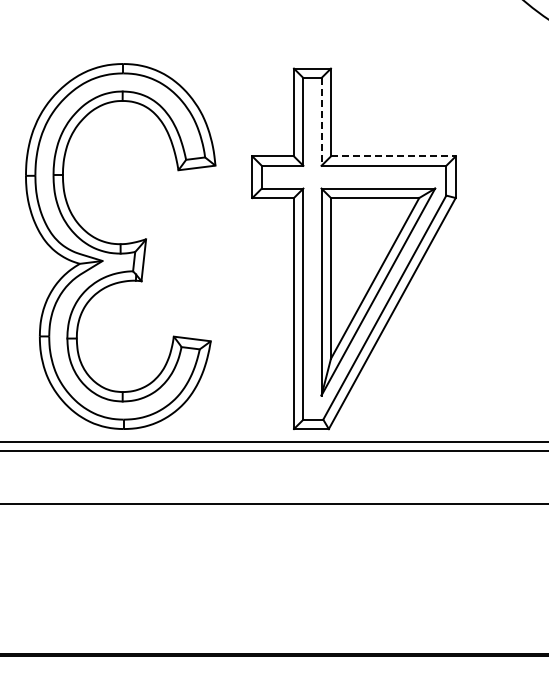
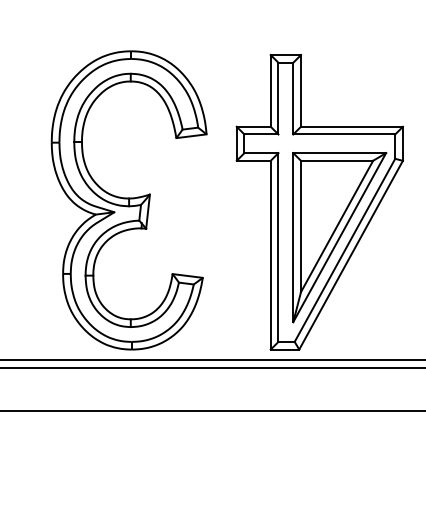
line: (321, 121) -> (293, 98), dashed -> solid
line: (393, 156) -> (352, 126), dashed -> solid

